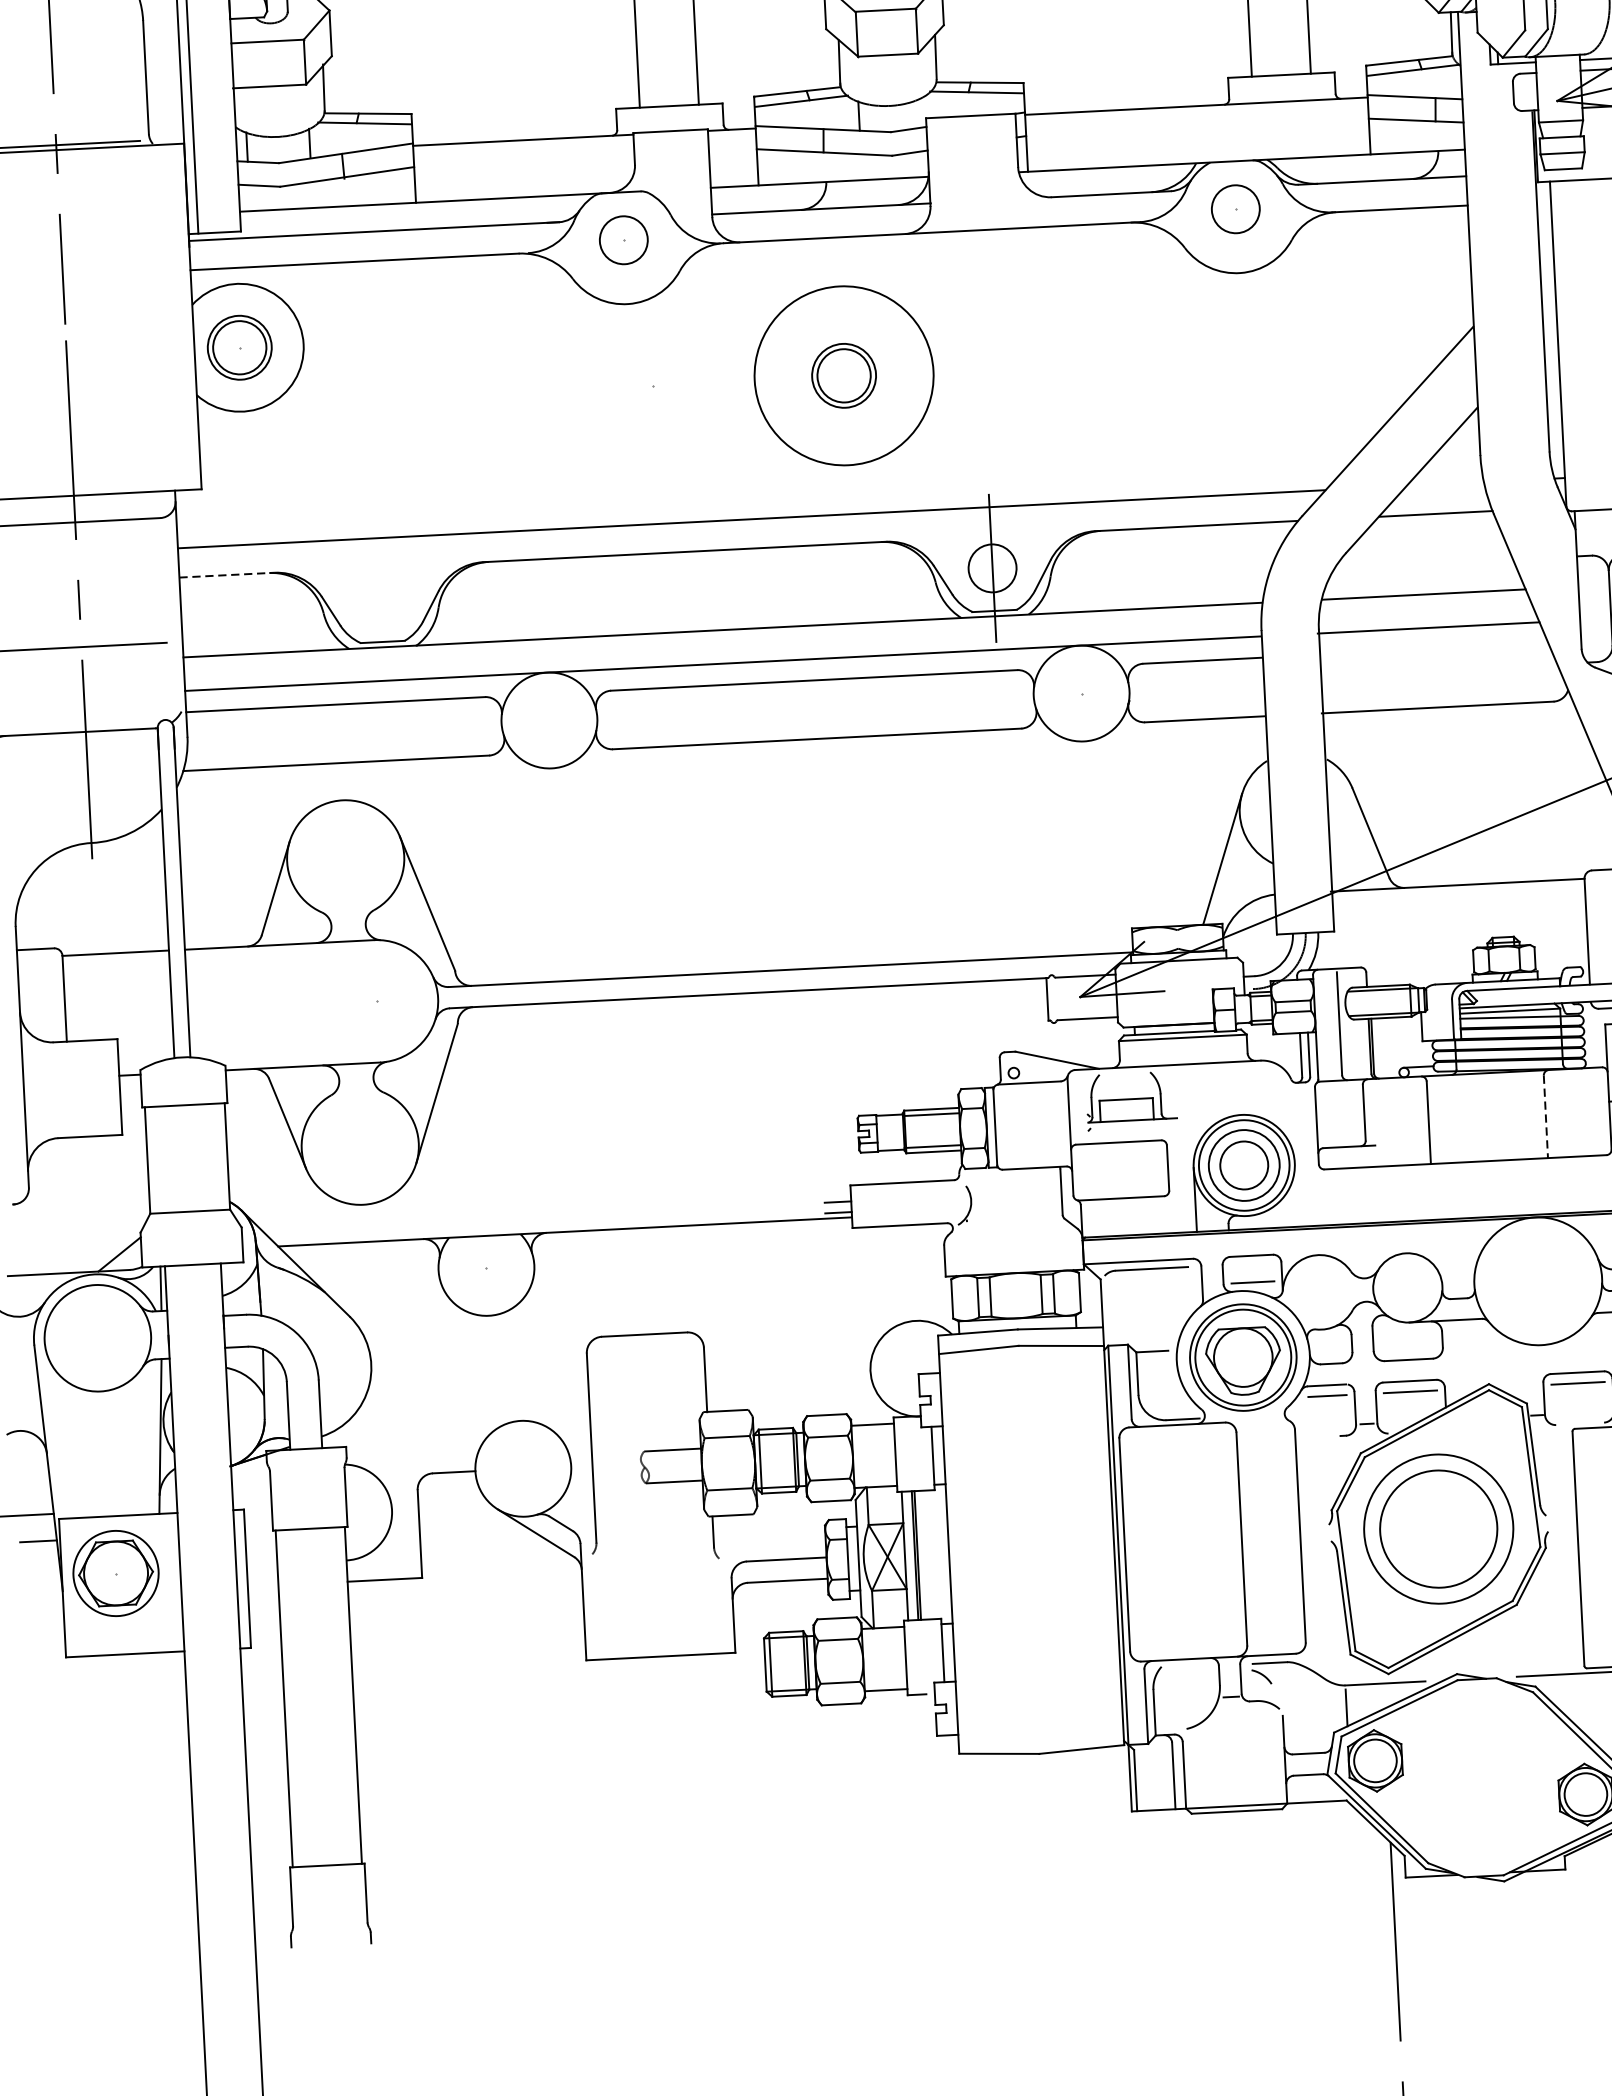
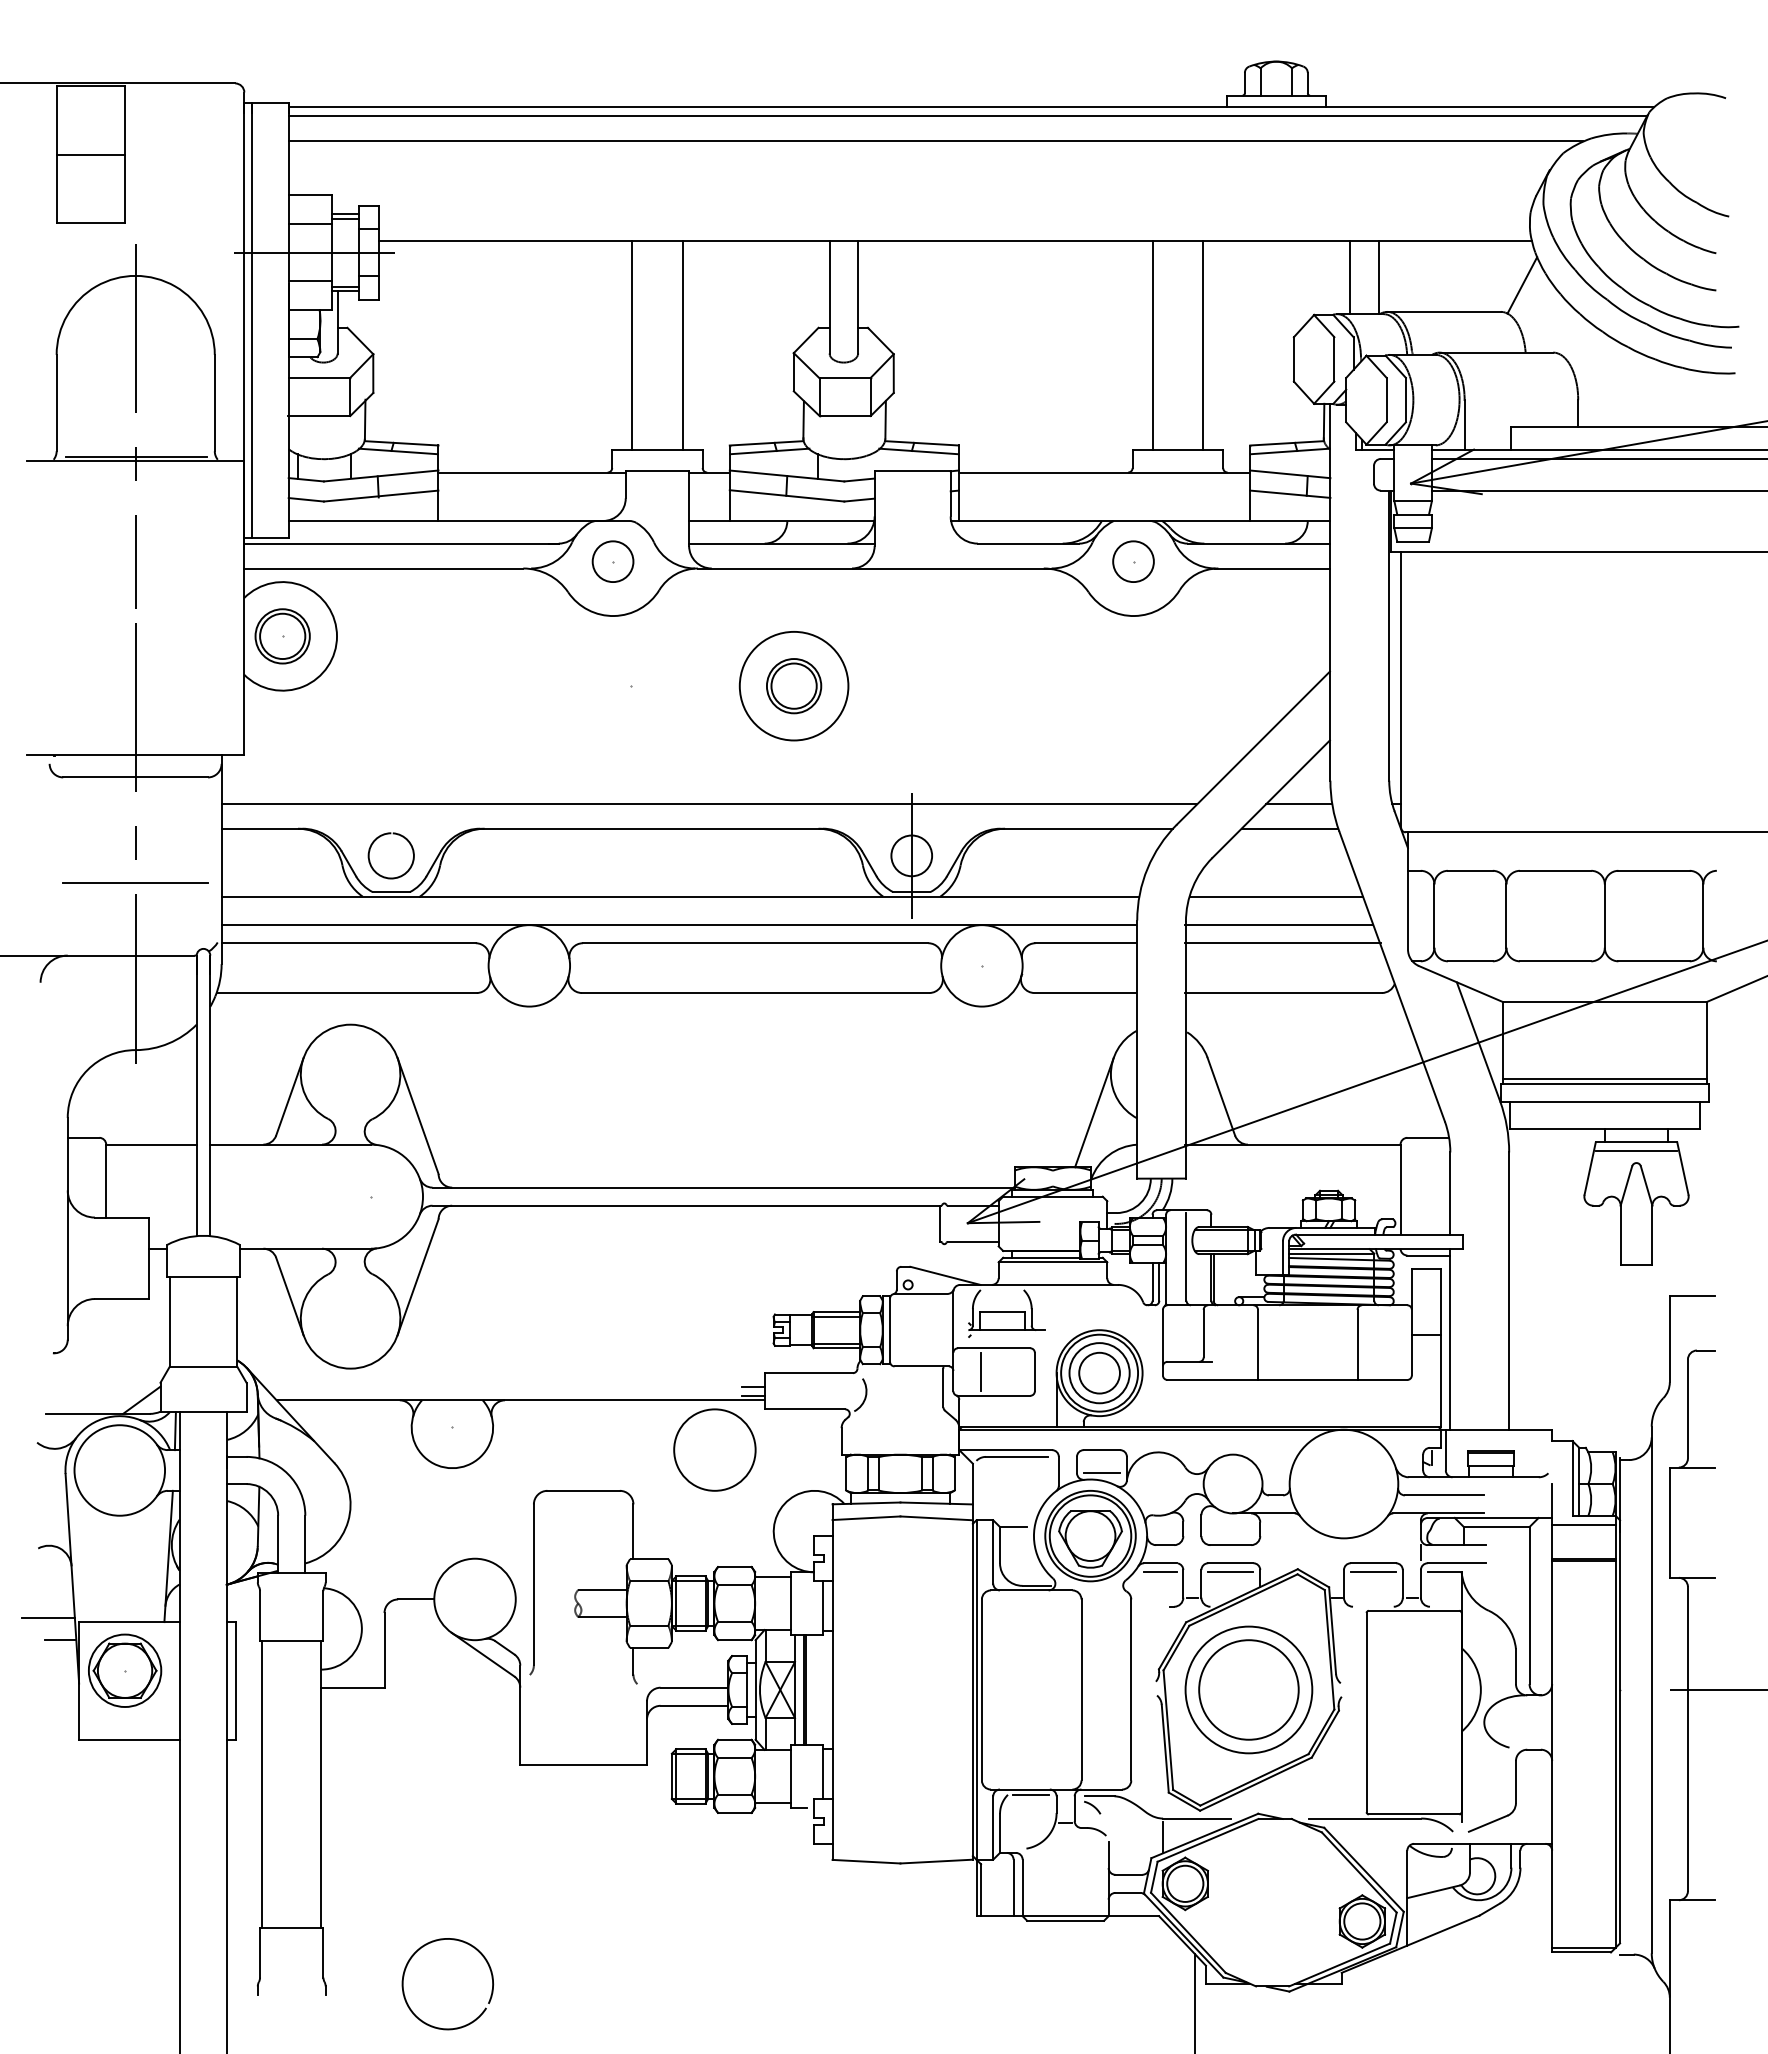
circle: (843, 375) -> (793, 685), size x0.71
line: (1445, 483) -> (1299, 803), added
line: (227, 574) -> (262, 828), dashed -> solid
arc: (355, 595) -> (370, 851), added
line: (1433, 649) -> (1282, 943), added
line: (1545, 1117) -> (1357, 1345), dashed -> solid
line: (1104, 1170) -> (980, 1371), added
circle: (795, 1278) -> (714, 1449), added
line: (1189, 1664) -> (1031, 1794), added
arc: (475, 1956) -> (413, 2011), added

